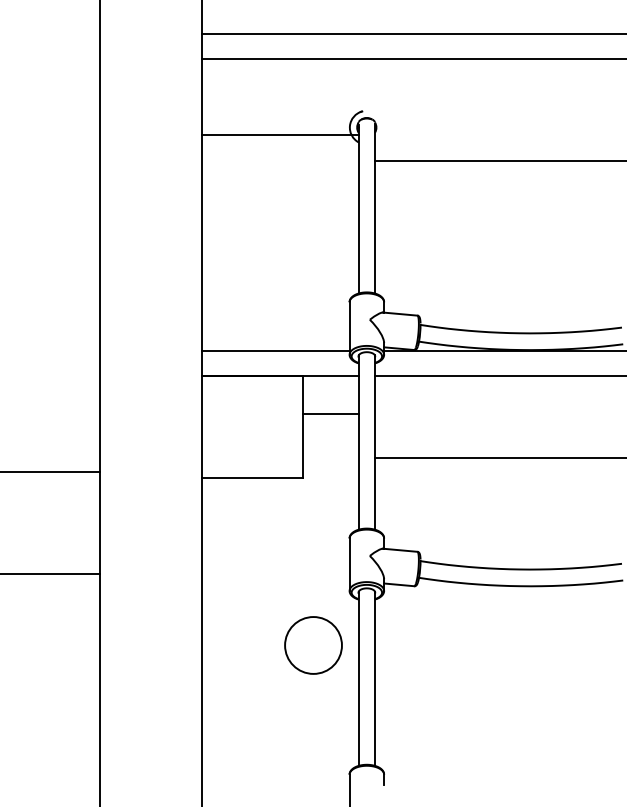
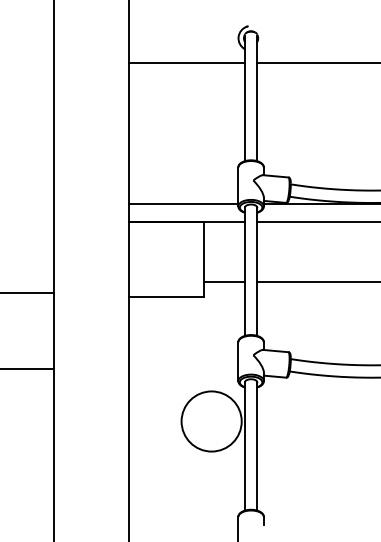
line: (279, 134) -> (186, 62), moved
line: (330, 413) -> (224, 282), moved
circle: (313, 645) -> (211, 421), size x1.43

